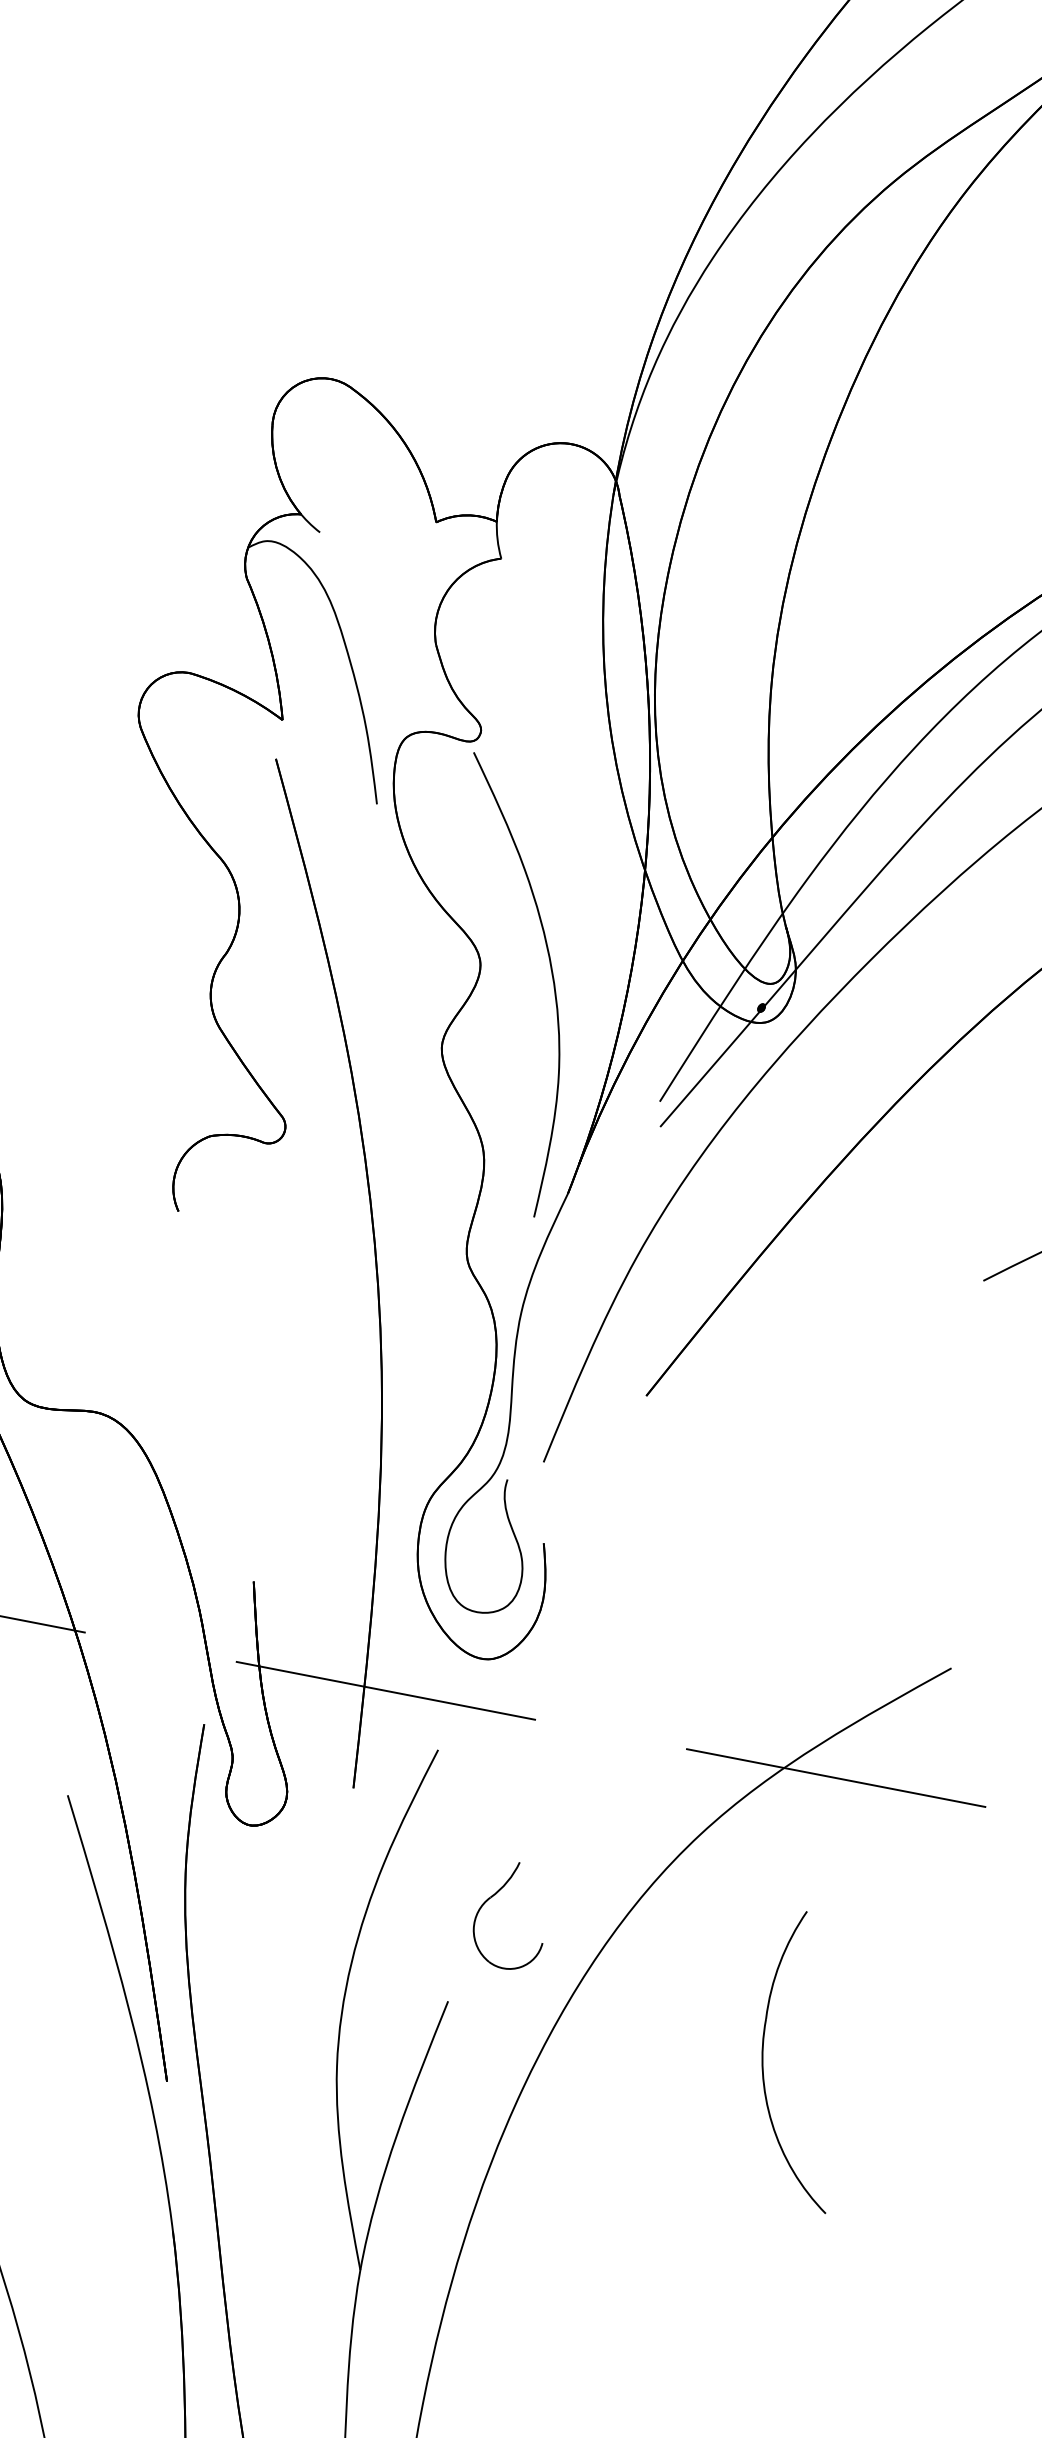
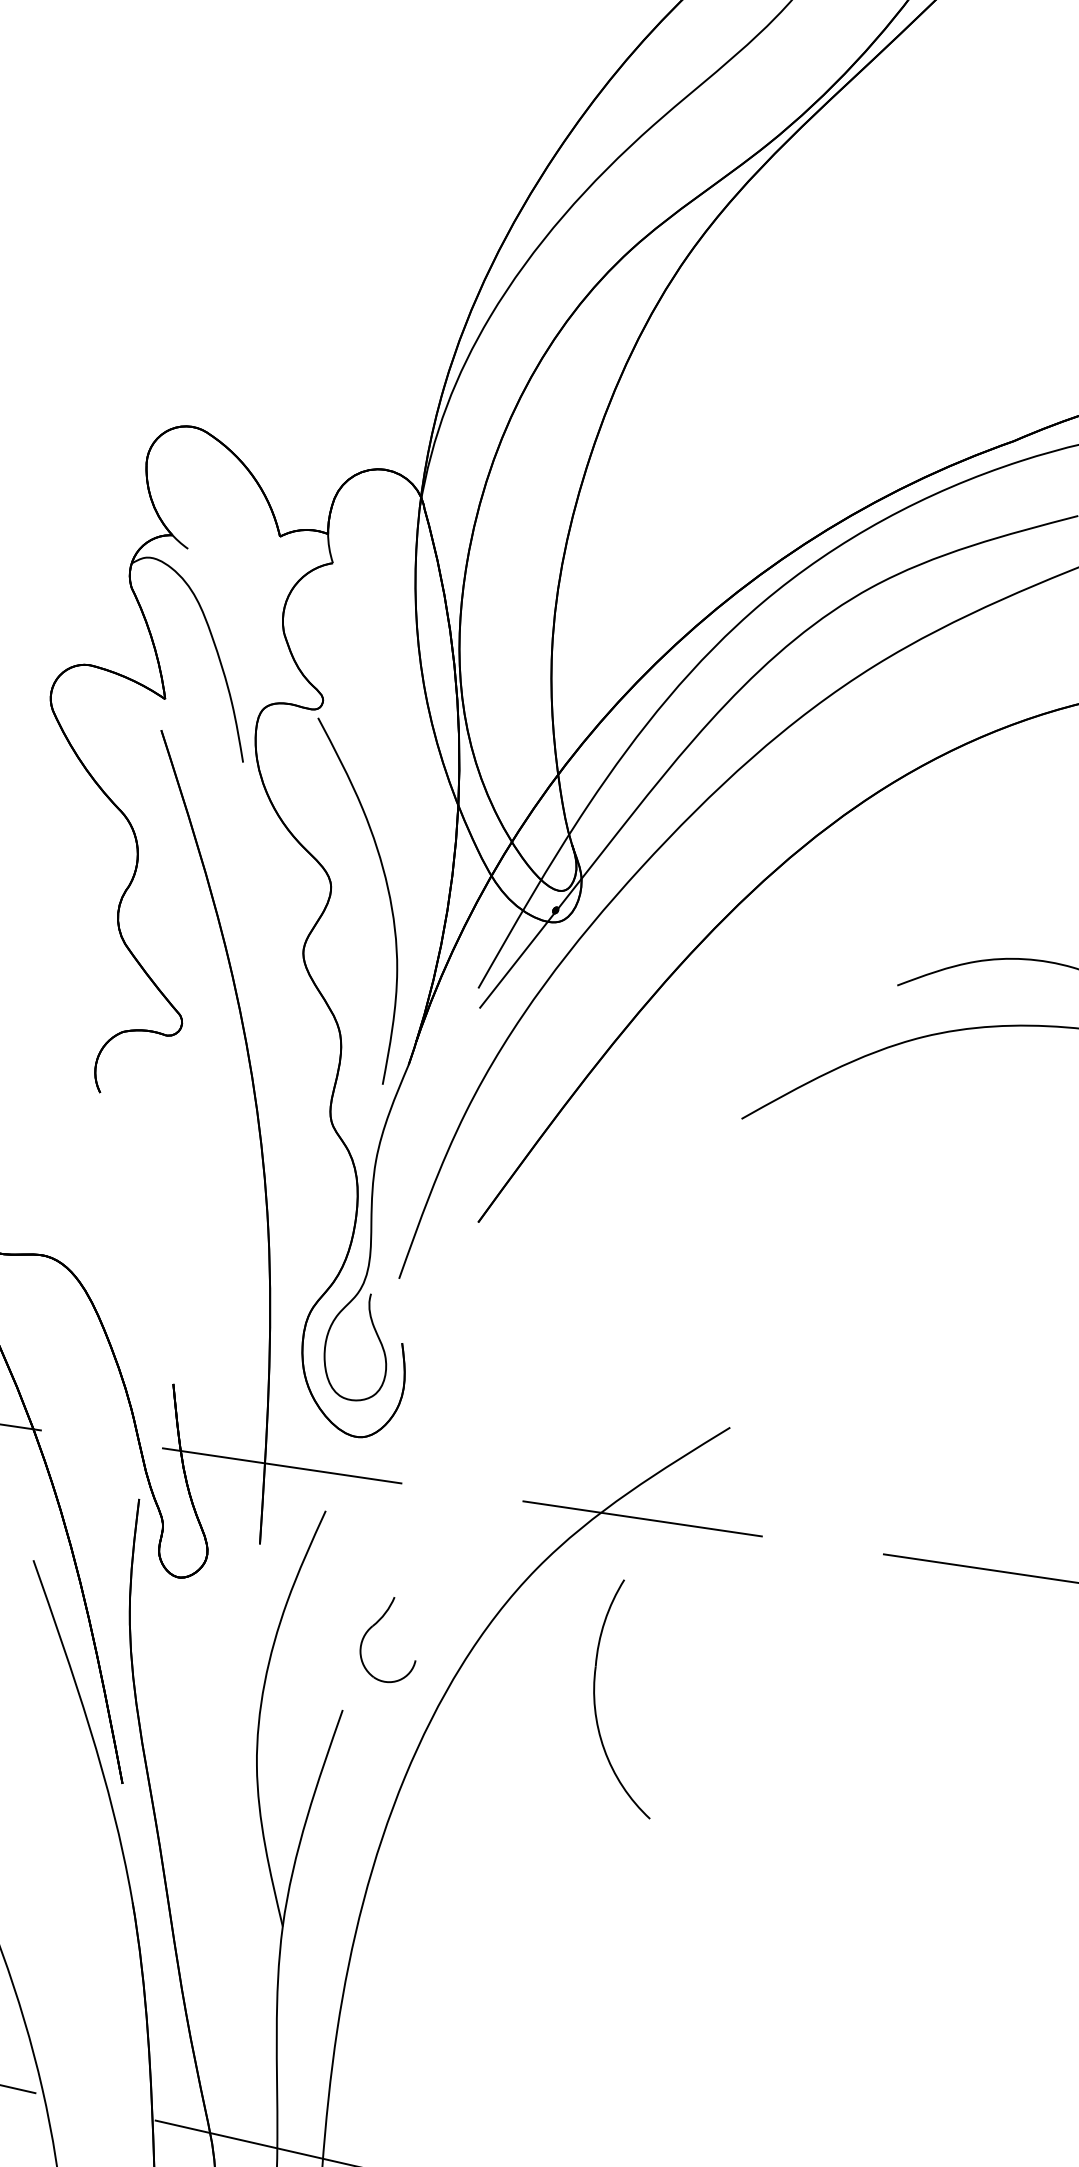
part: (763, 2060) -> (595, 1699), moved

